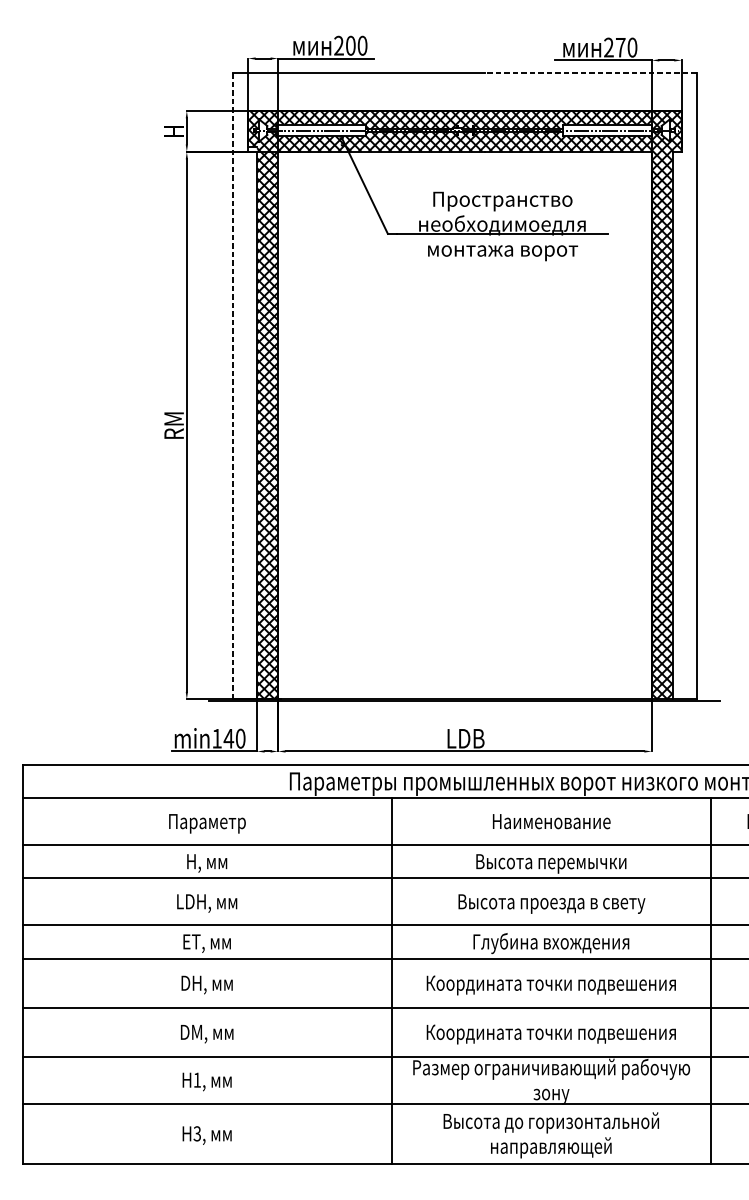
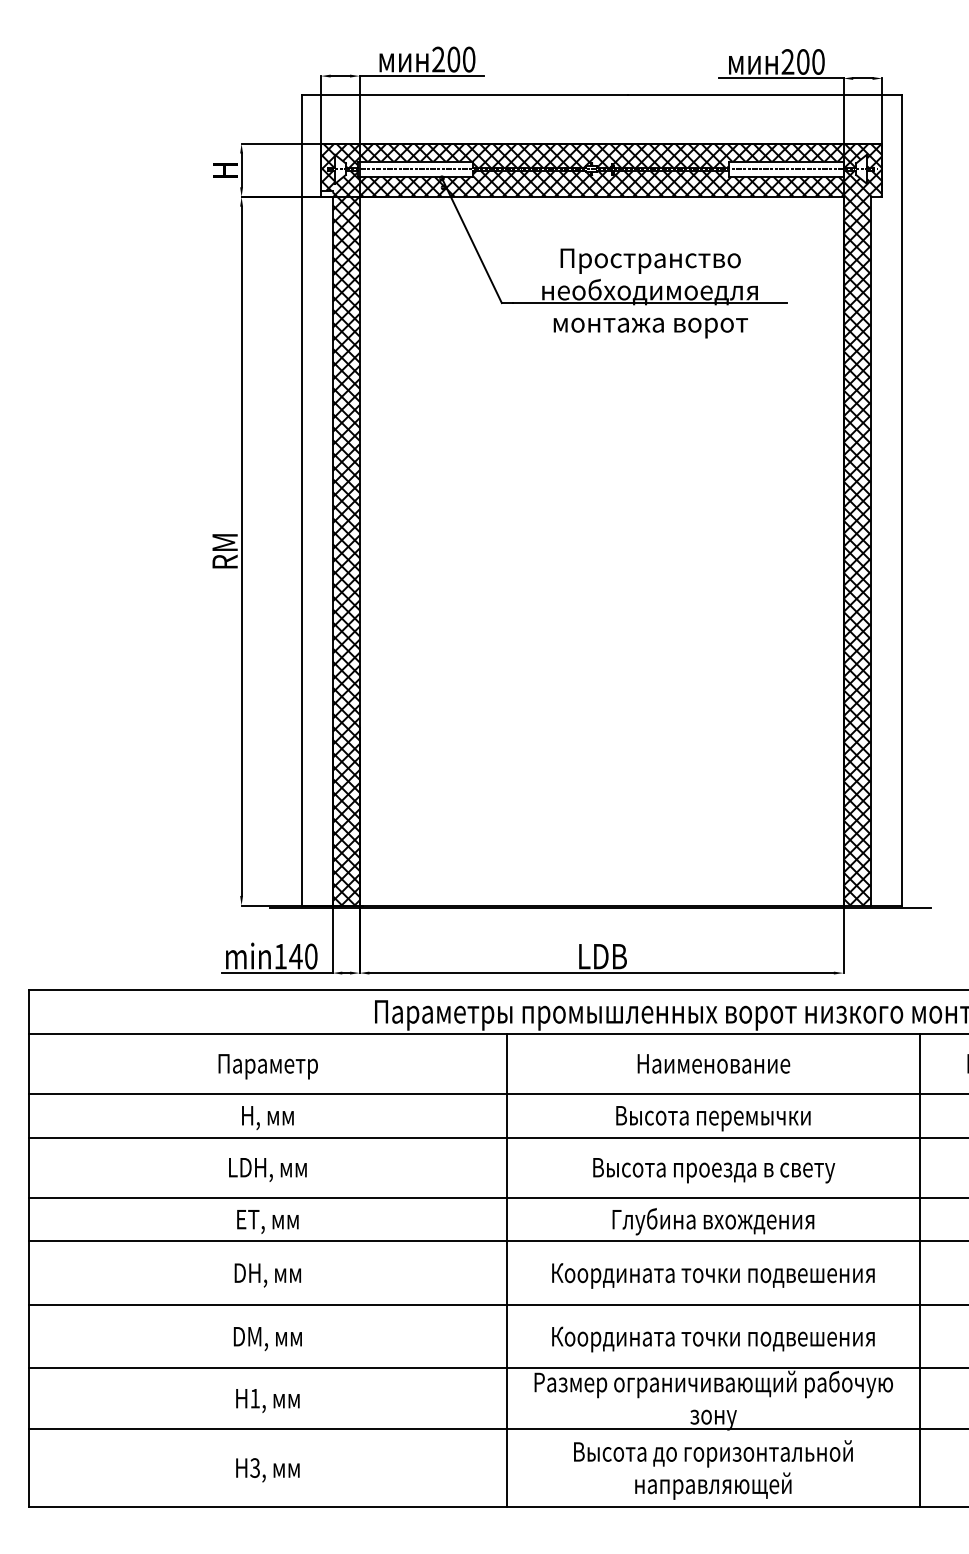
text: (620, 47) -> (803, 61), 270 -> 200
line: (590, 73) -> (764, 95), dashed -> solid
line: (233, 387) -> (301, 501), dashed -> solid

